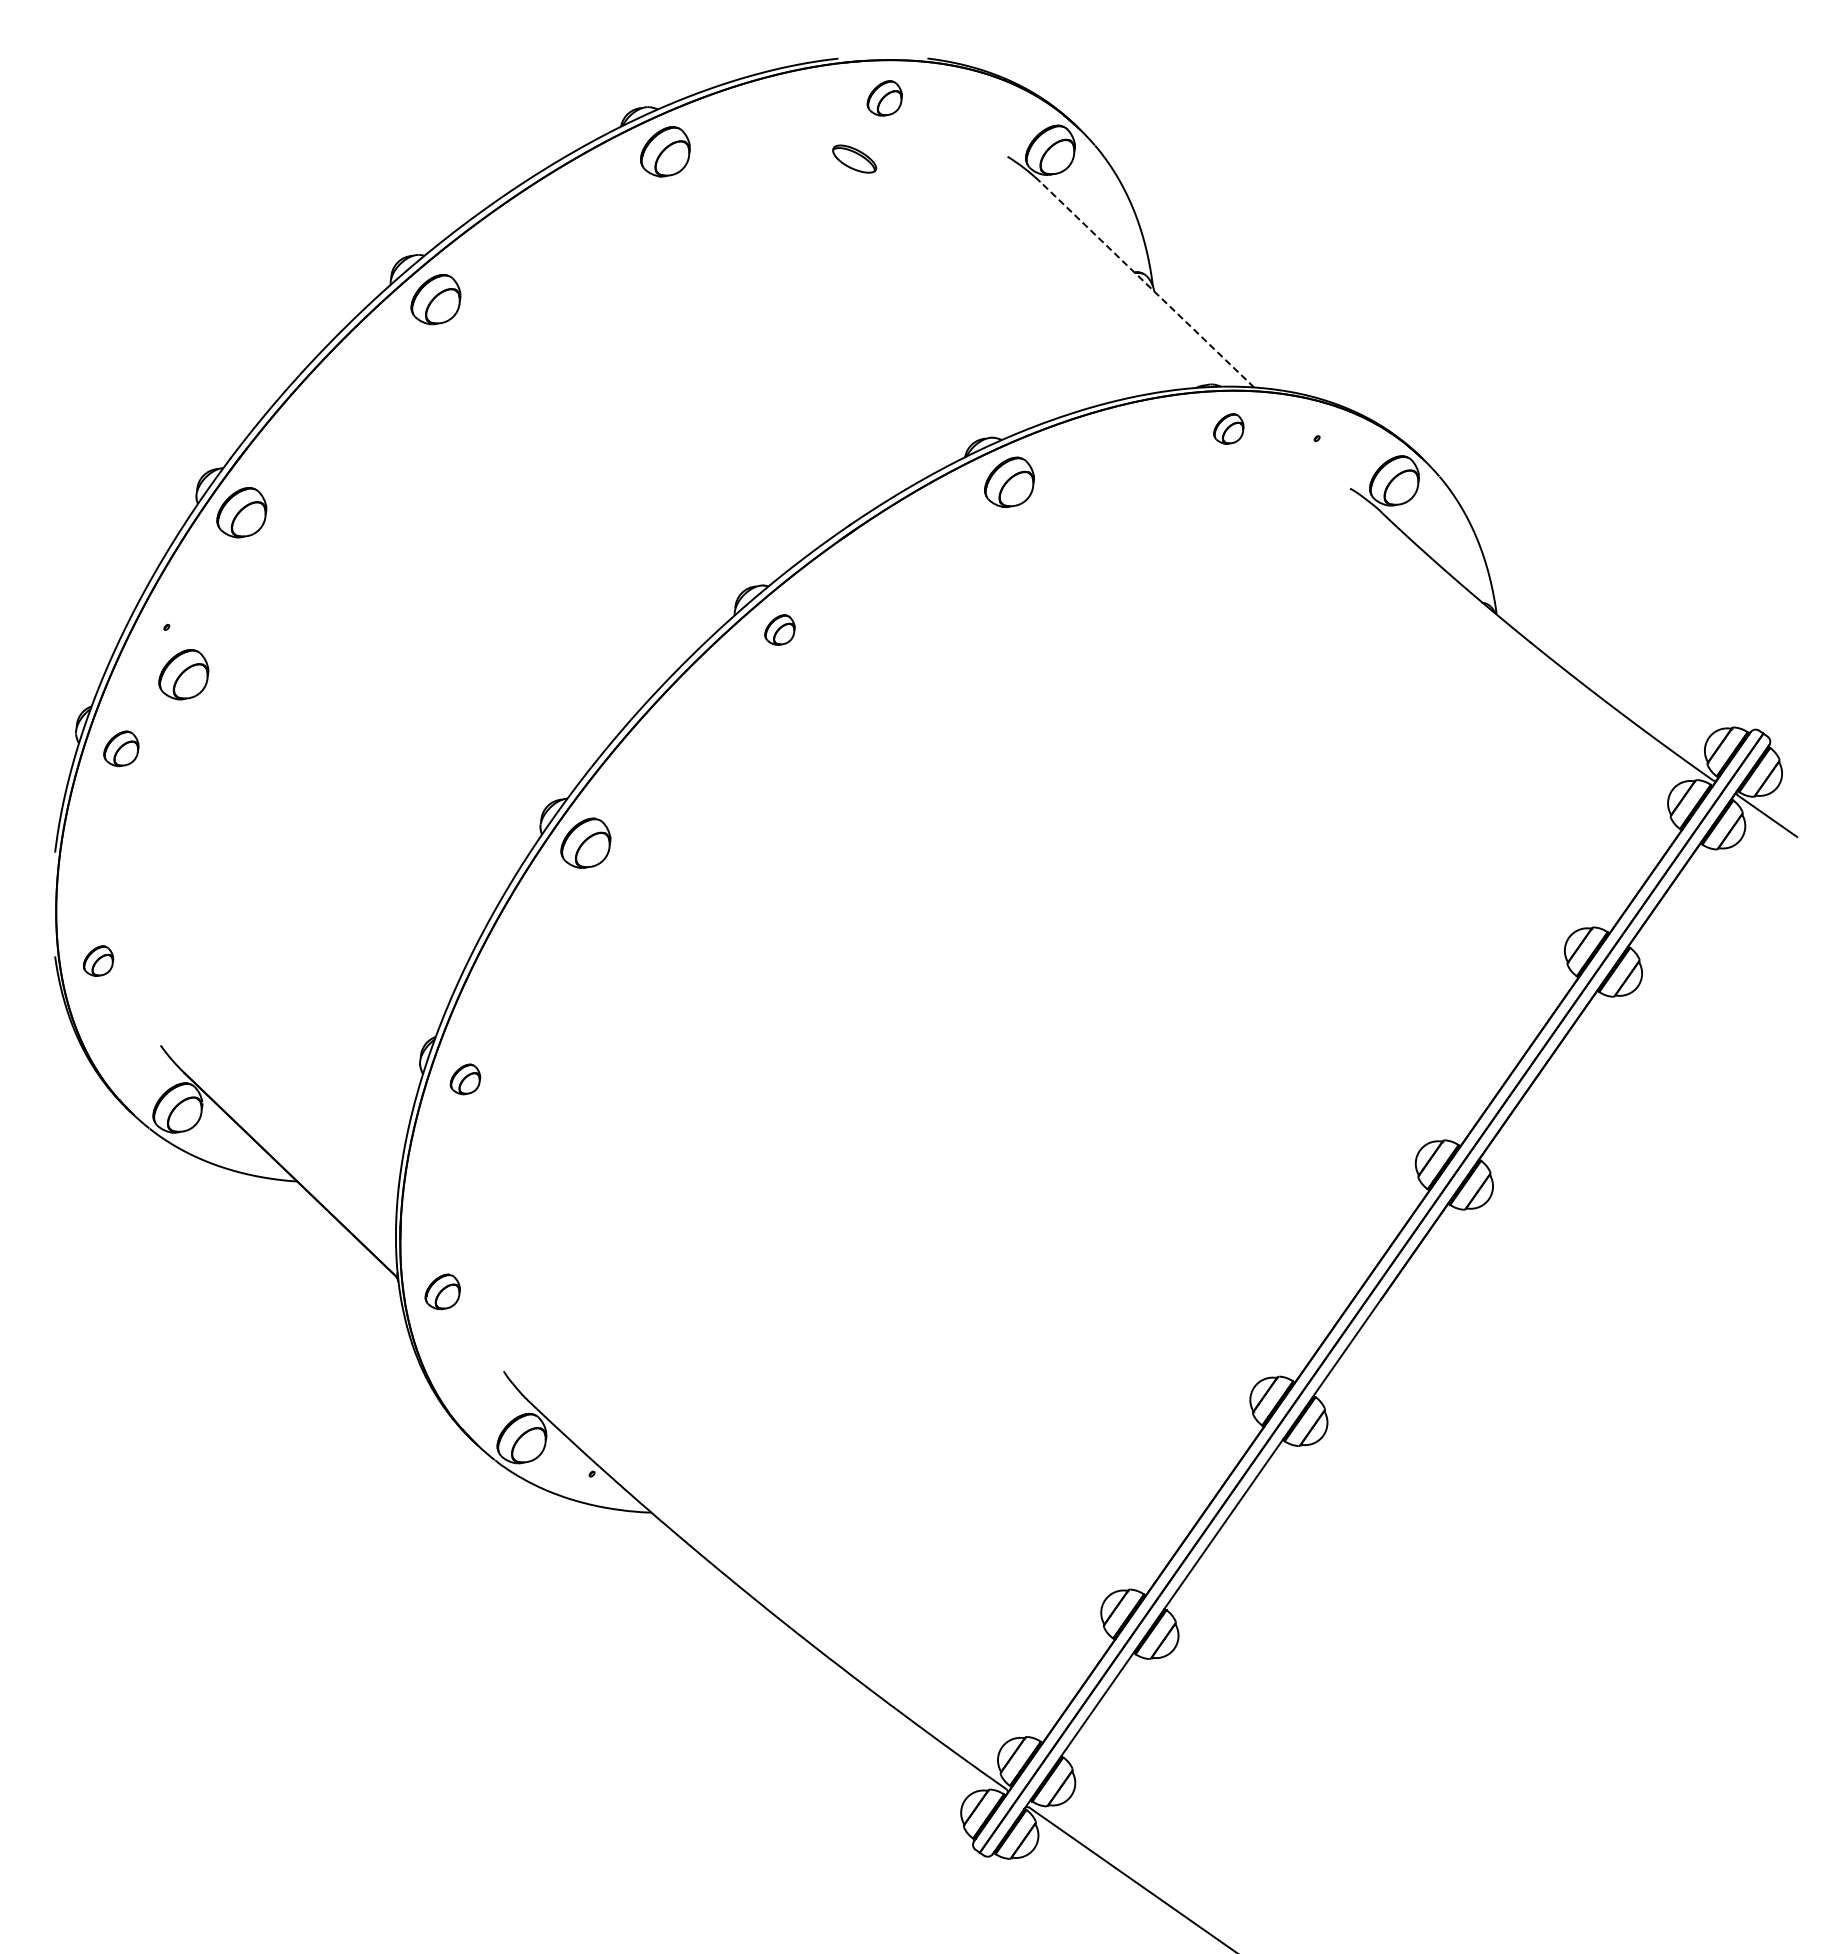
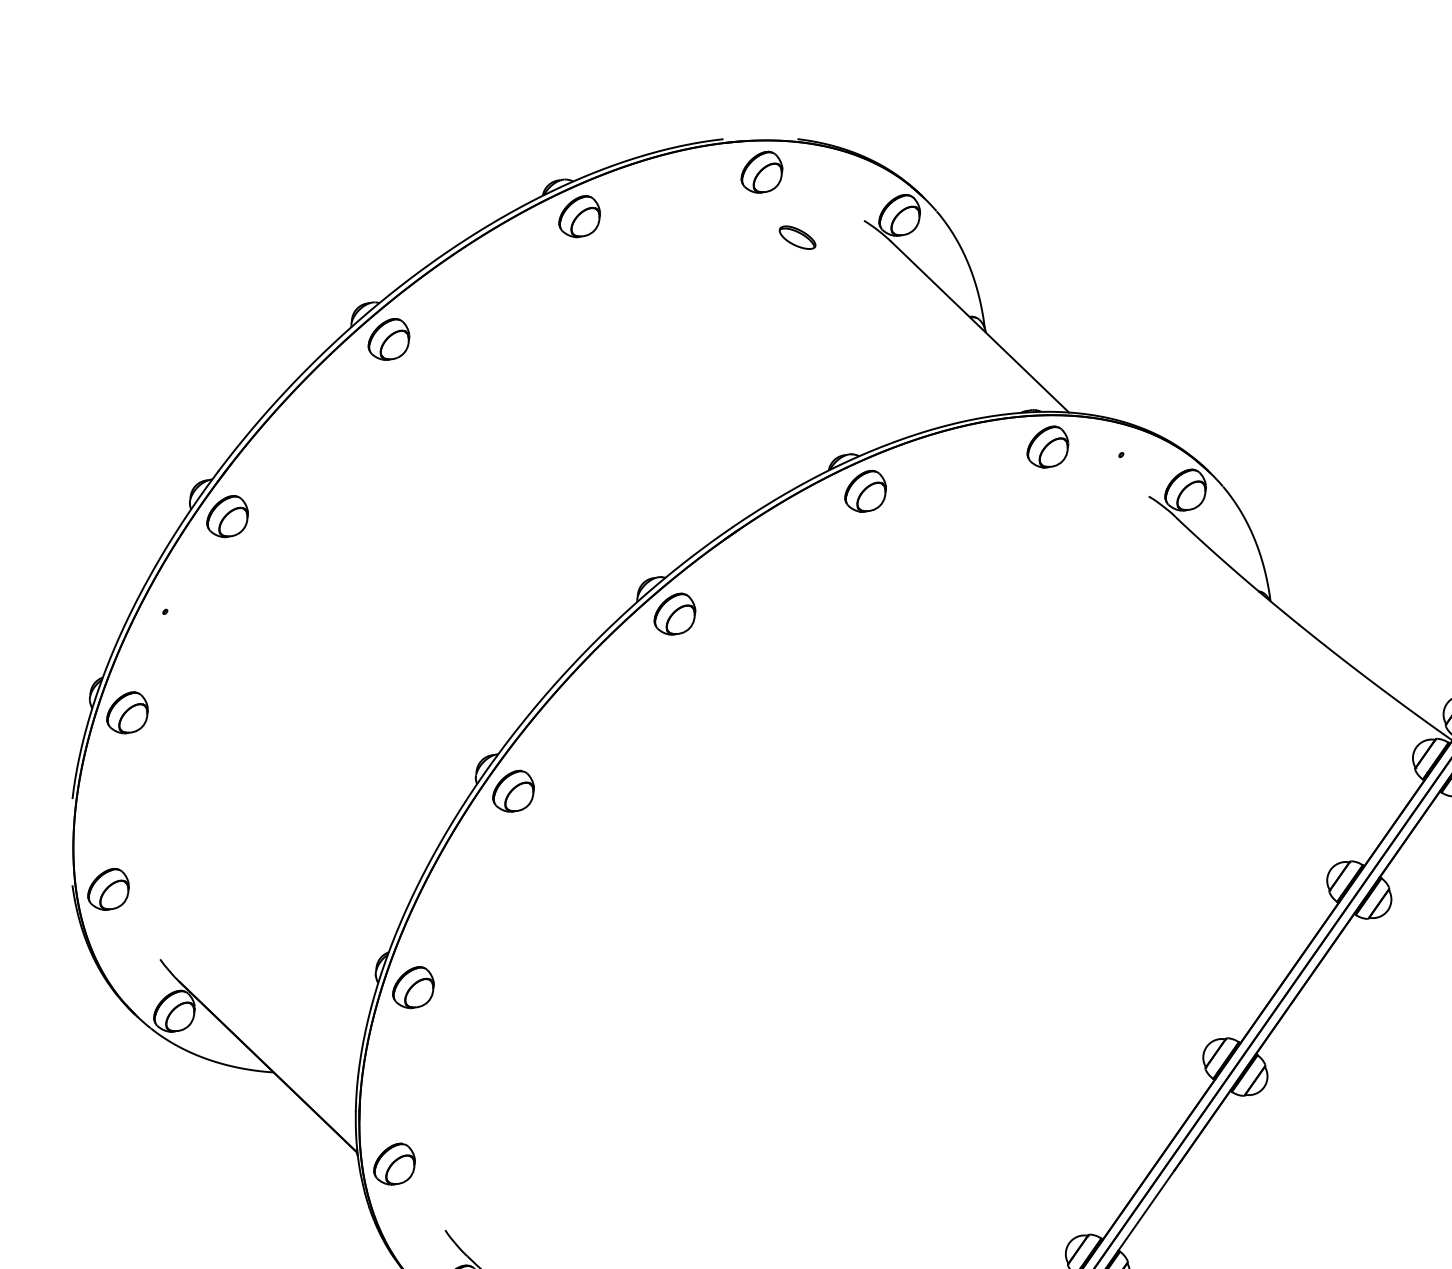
part: (884, 98) -> (761, 172), size x1.43
part: (854, 158) -> (797, 237), moved
line: (1147, 284) -> (980, 326), dashed -> solid
part: (1228, 428) -> (1047, 446), size x1.67
part: (779, 629) -> (674, 613), size x1.67
part: (183, 674) -> (179, 651), removed
part: (121, 748) -> (127, 712), size x1.43
part: (98, 960) -> (108, 888), size x1.67
part: (465, 1079) -> (413, 987), size x1.67
part: (442, 1291) -> (394, 1163), size x1.43

